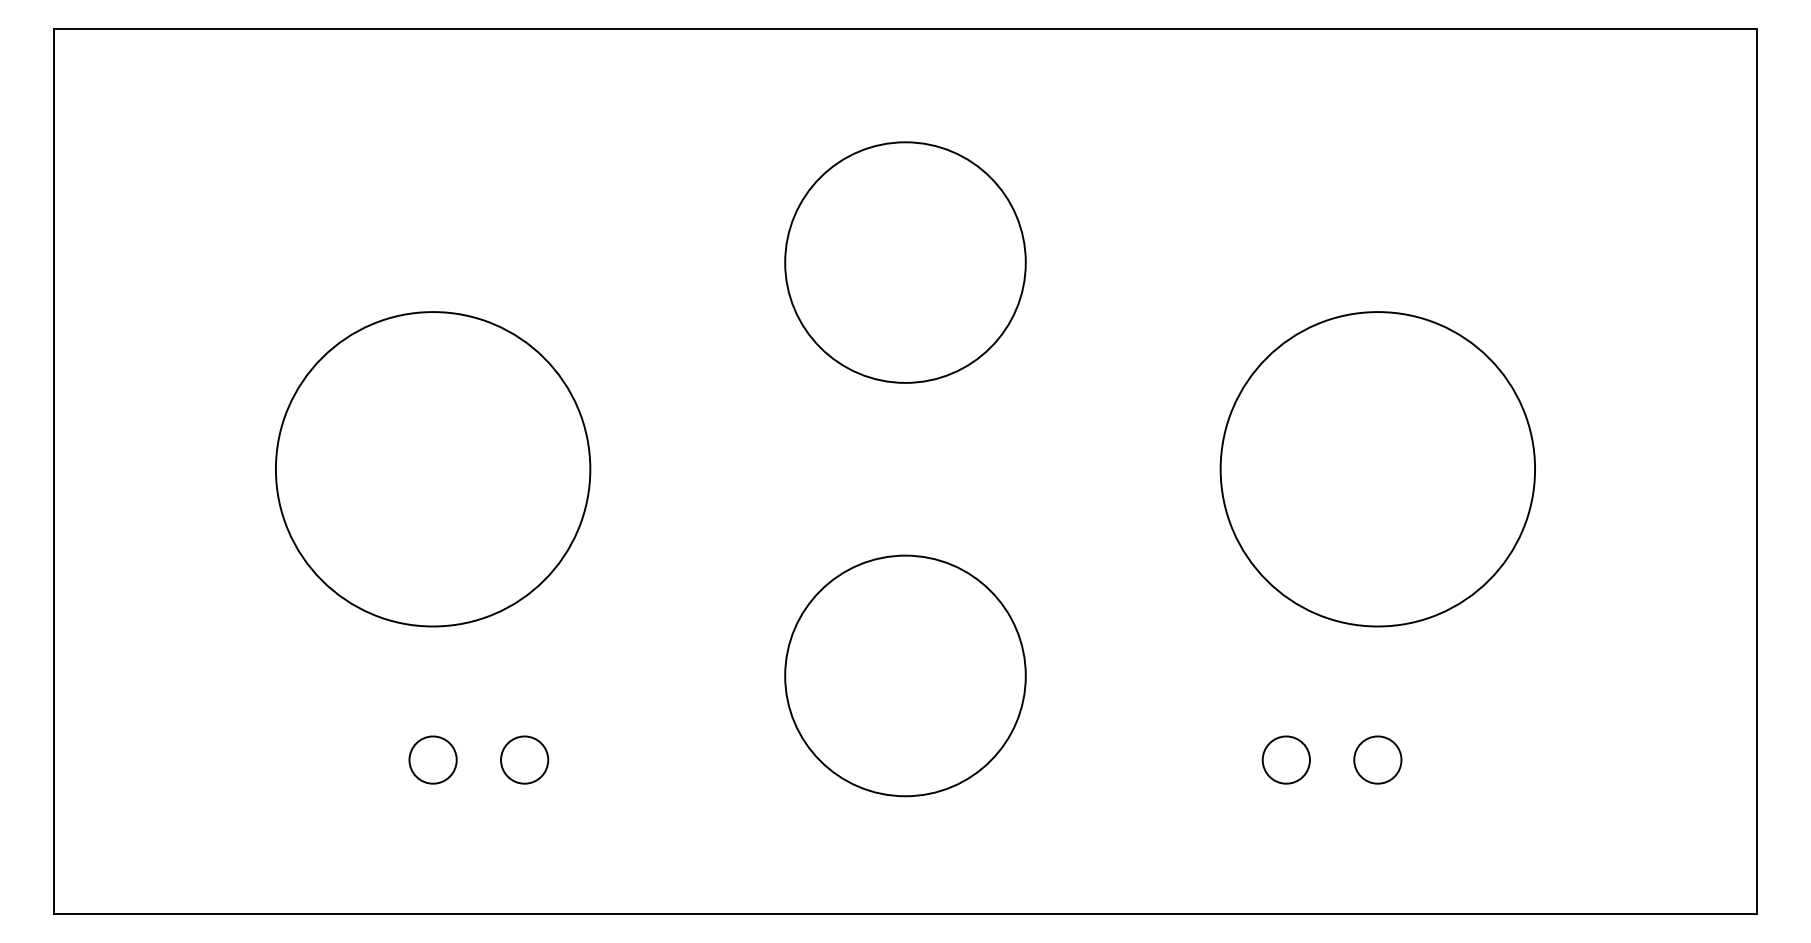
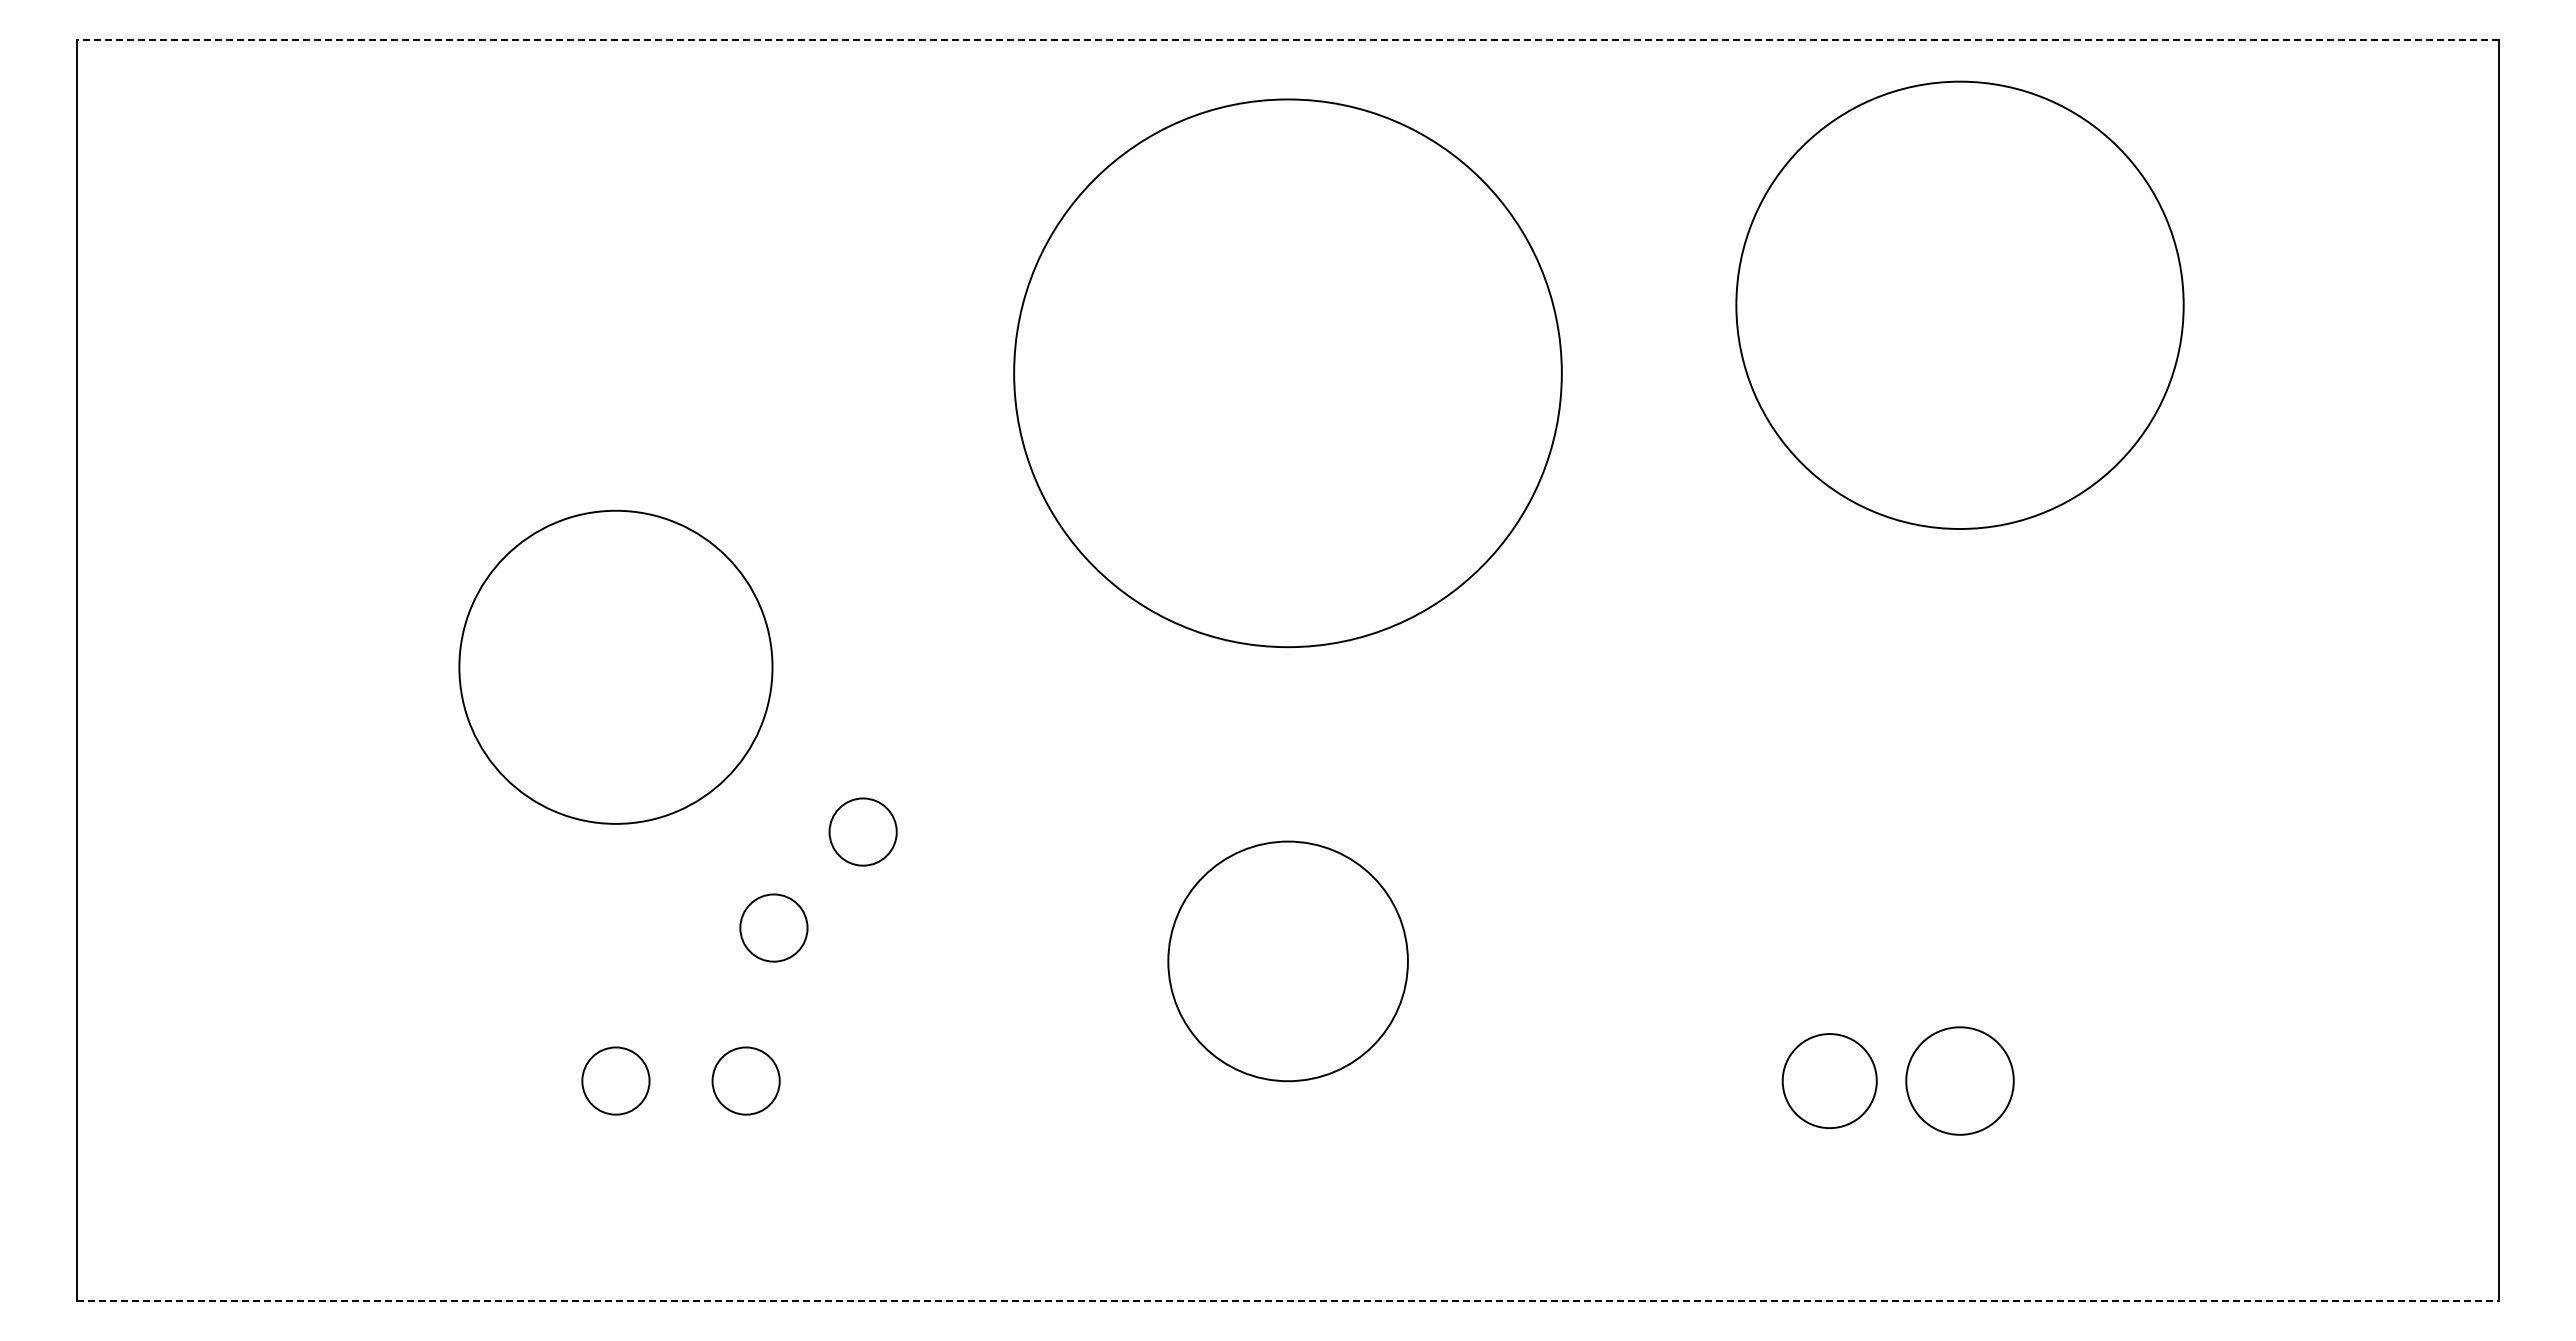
line: (905, 28) -> (1287, 40), solid -> dashed
circle: (905, 262) -> (1287, 373), size x1.6
circle: (1377, 468) -> (1959, 304), moved
circle: (432, 469) -> (615, 667), size x0.7
circle: (606, 584) -> (862, 831), added
circle: (543, 652) -> (773, 927), added
circle: (905, 676) -> (1288, 961), size x0.7
circle: (1286, 759) -> (1829, 1080), size x1.4
circle: (1377, 759) -> (1959, 1080), size x1.6
line: (905, 914) -> (1287, 1300), solid -> dashed

